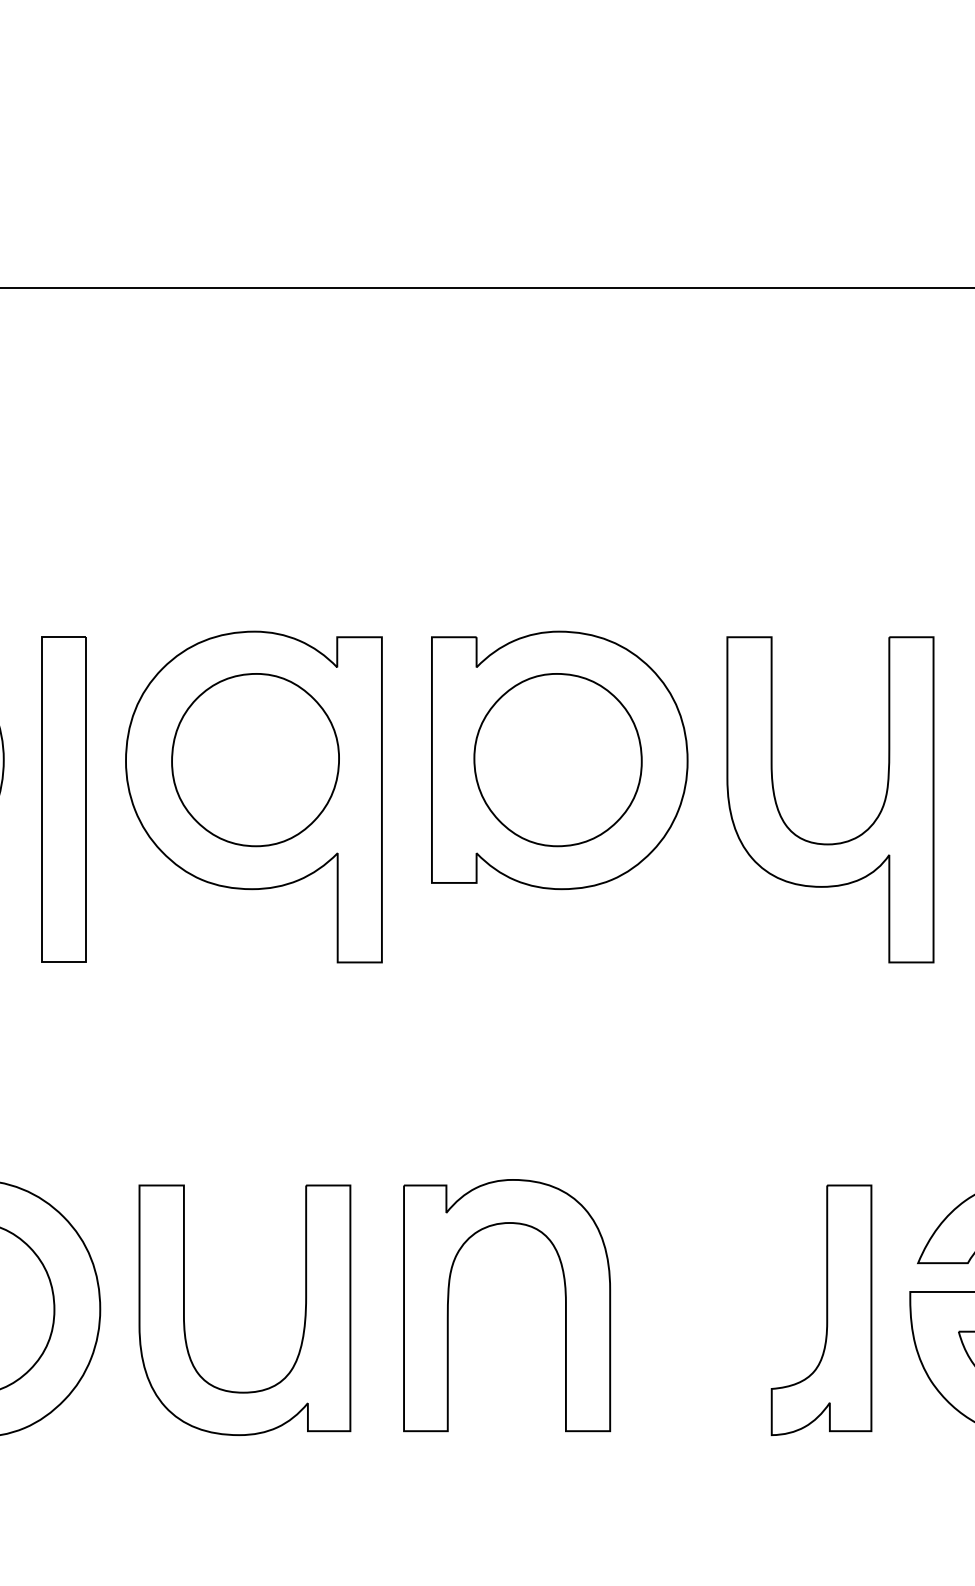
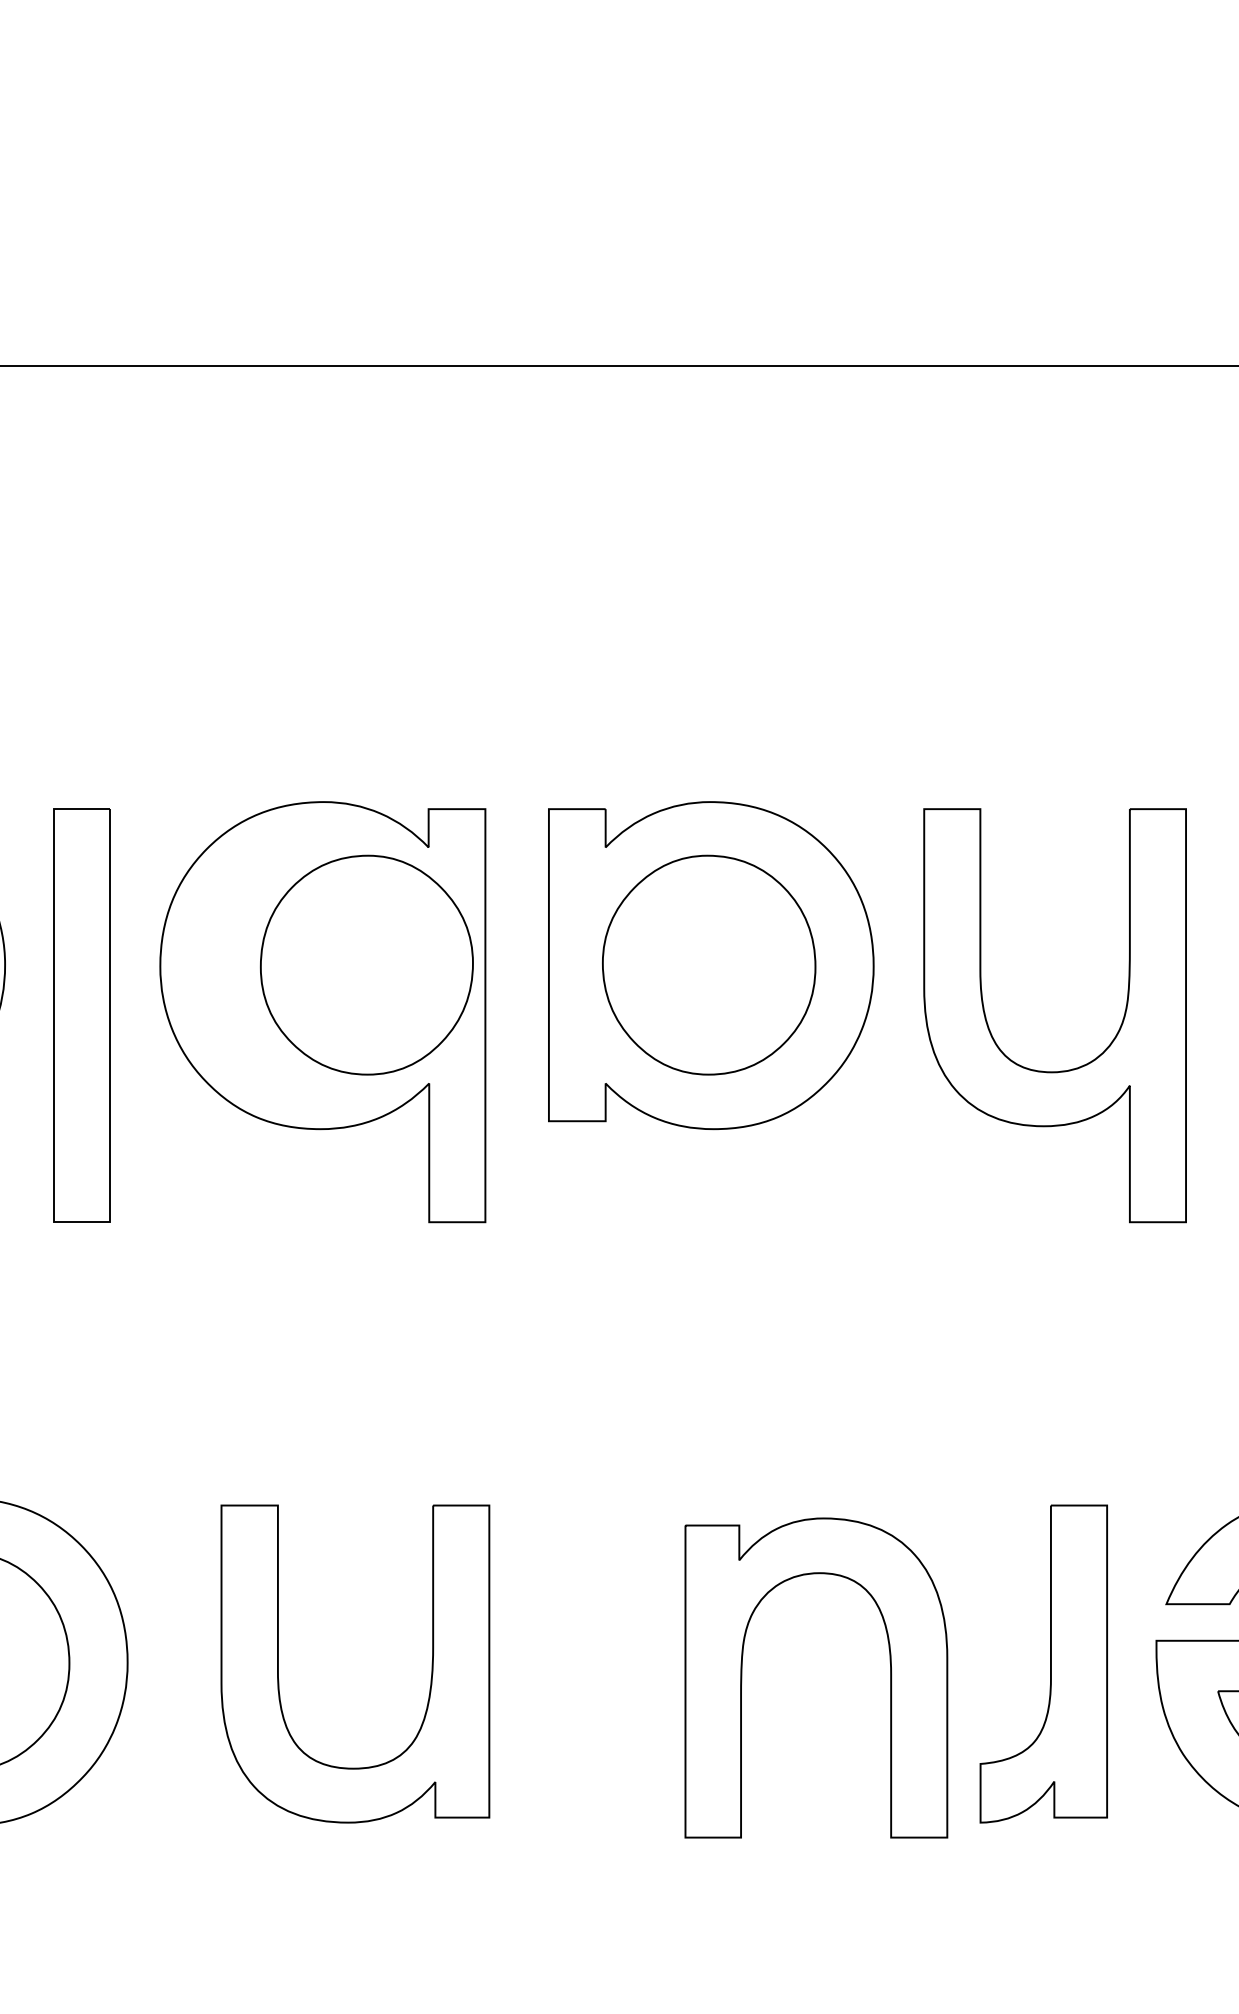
part: (255, 759) -> (366, 964), moved
part: (448, 1305) -> (742, 1677), moved
part: (304, 1309) -> (431, 1663), moved

